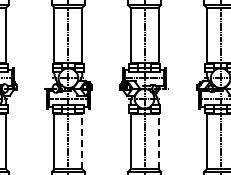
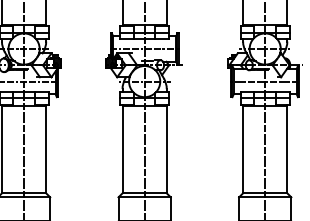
line: (82, 141) -> (46, 149), dashed -> solid
line: (158, 141) -> (166, 149), dashed -> solid

